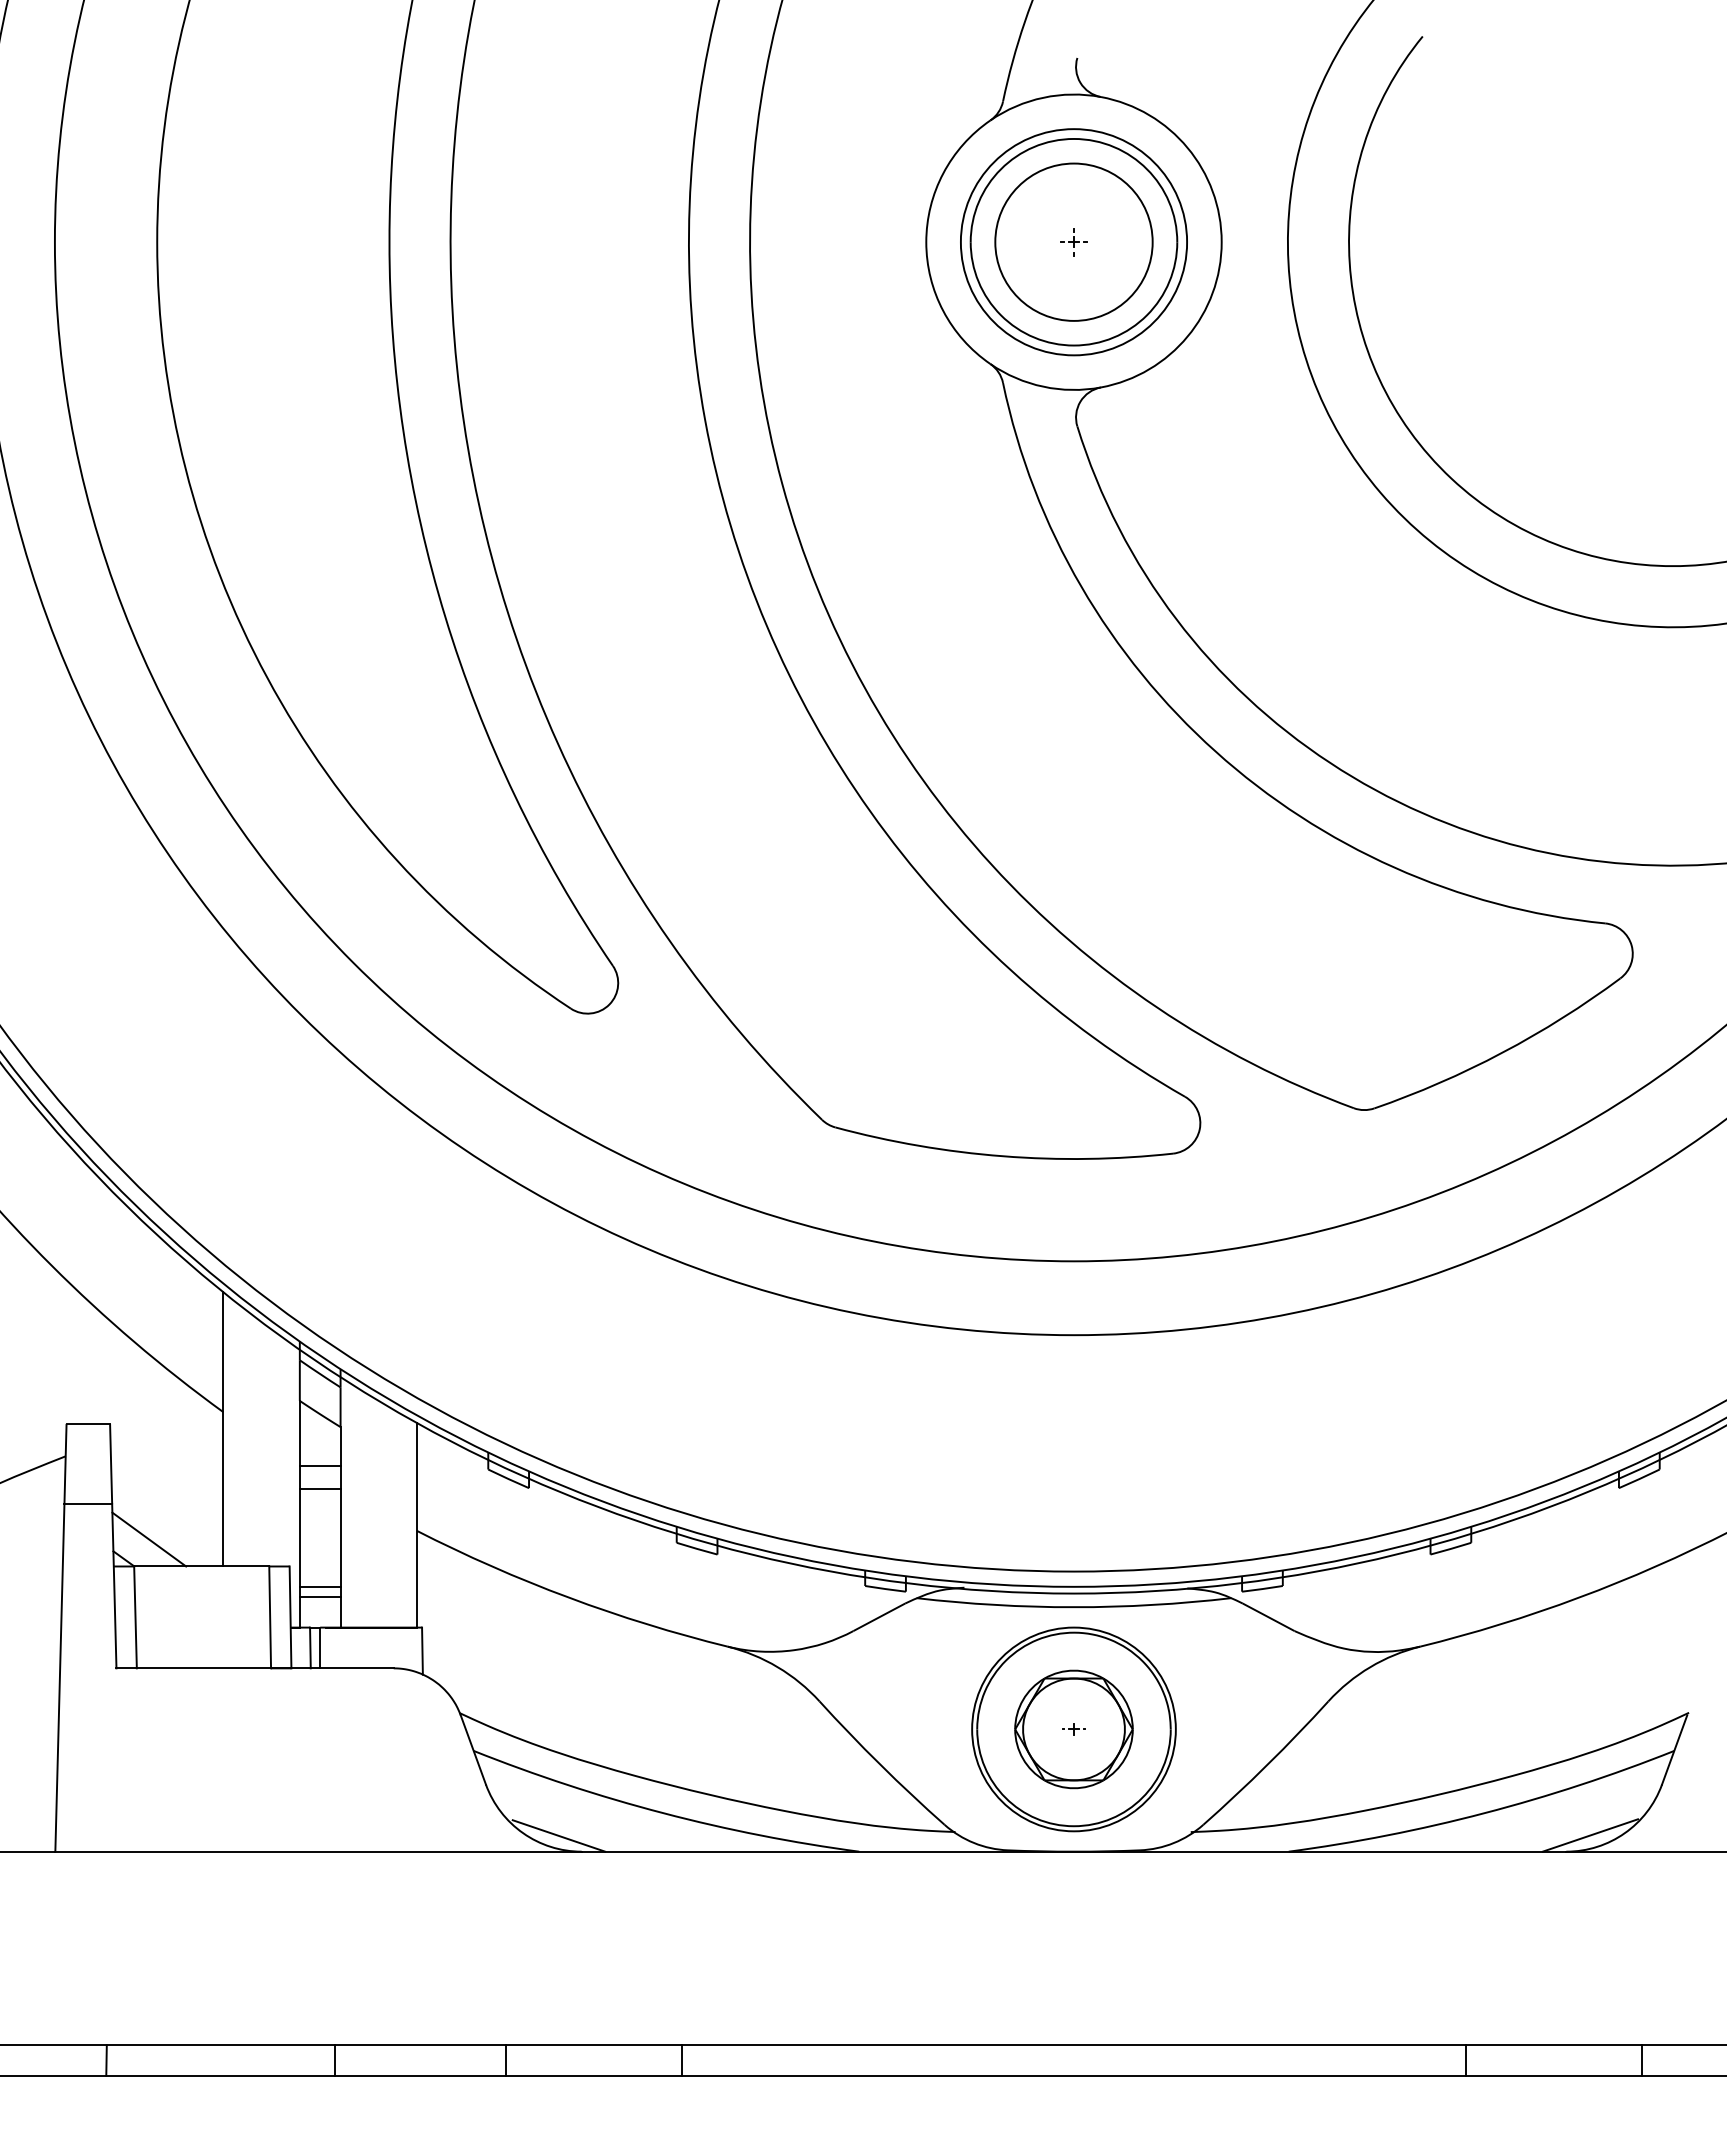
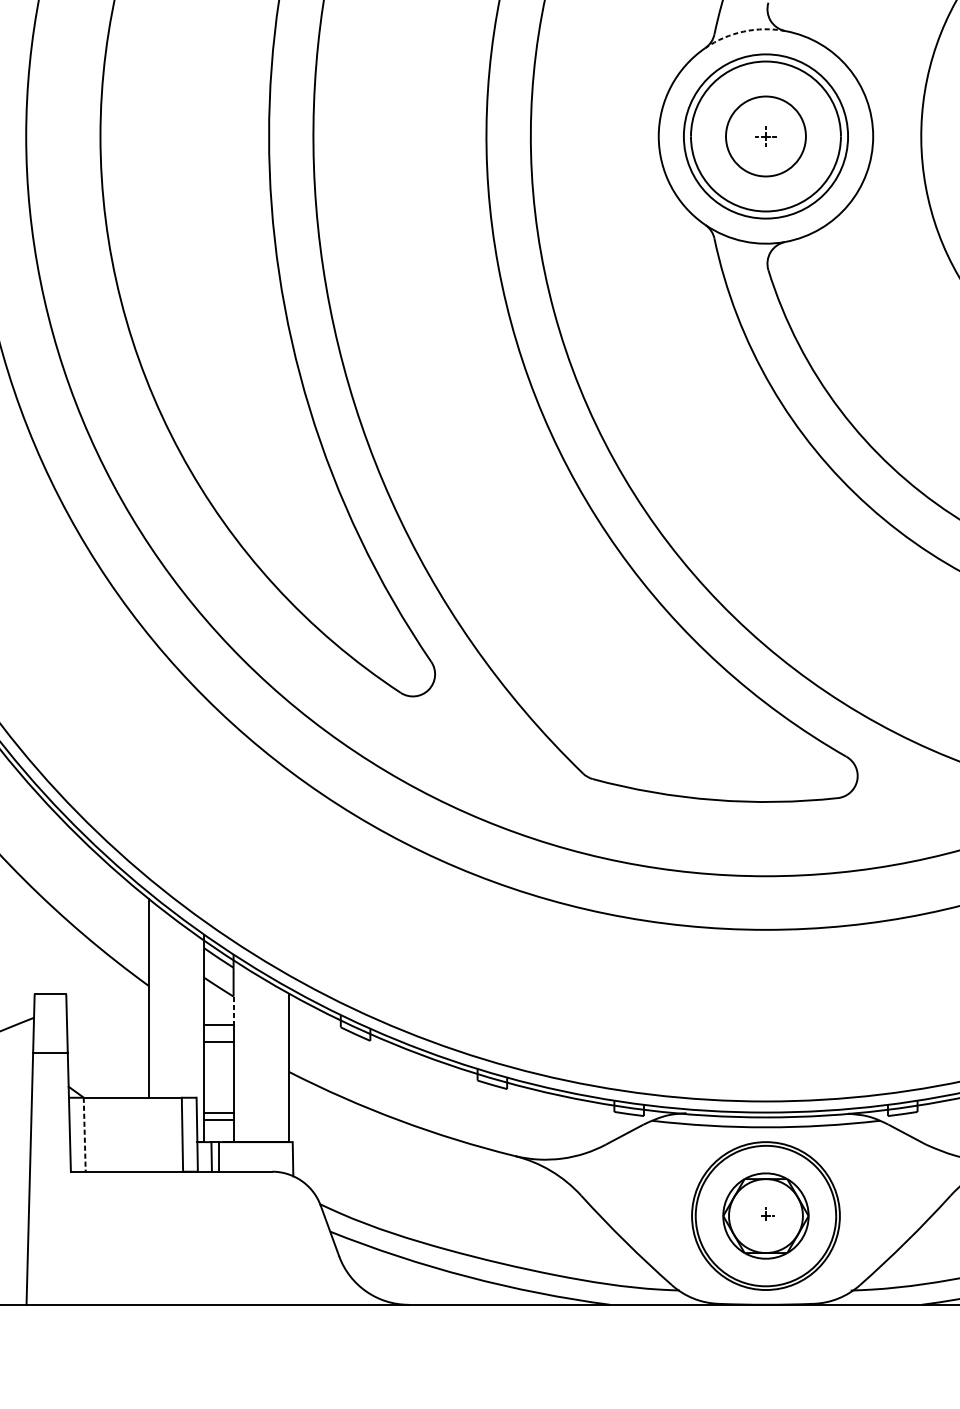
arc: (1043, 97) -> (743, 31), solid -> dashed
circle: (1073, 241) -> (765, 135), size x0.7
line: (340, 1446) -> (233, 1010), solid -> dashed
line: (149, 1539) -> (94, 1078), removed
line: (135, 1617) -> (84, 1134), solid -> dashed
line: (558, 1835) -> (391, 1293), removed

